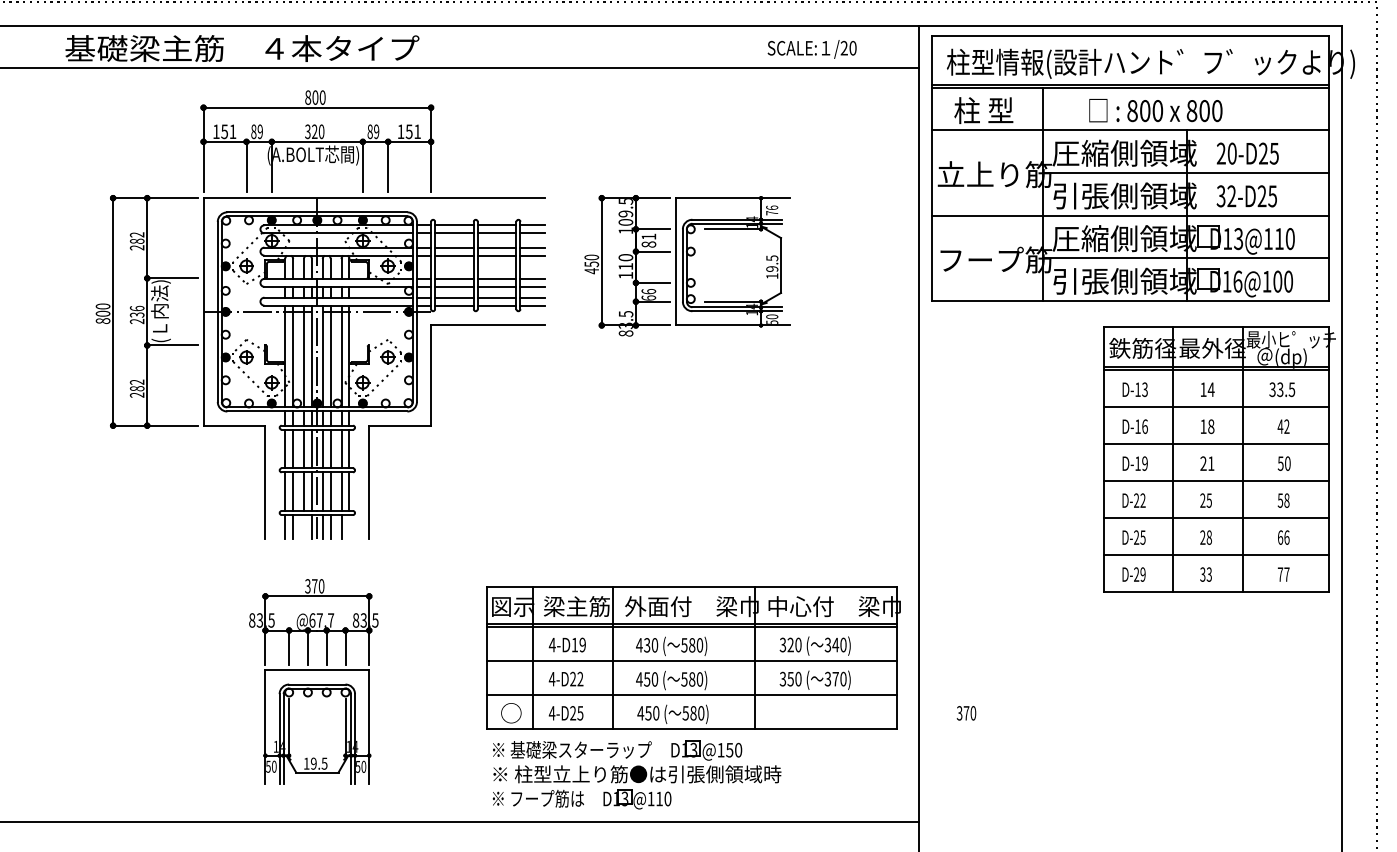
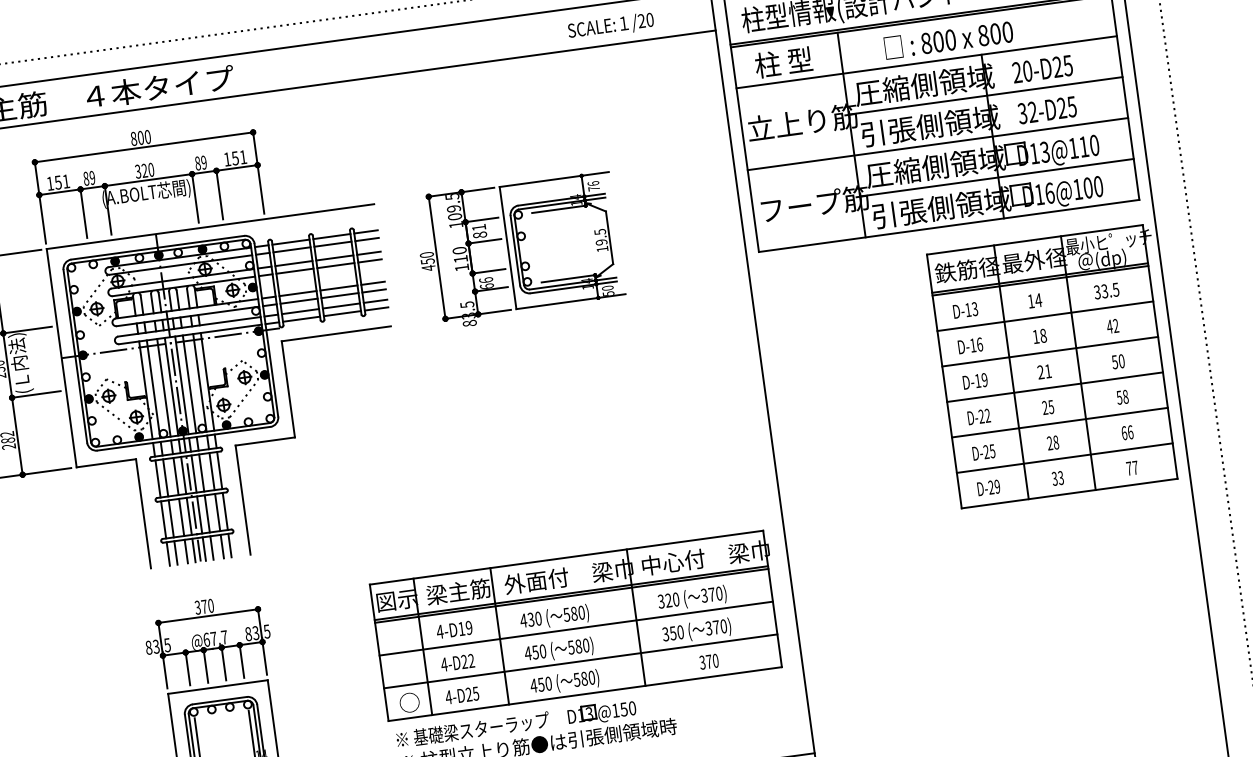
line: (303, 527) -> (185, 551), added
line: (349, 527) -> (230, 545), added
text: (835, 644) -> (711, 594), 340) -> 370)
text: (966, 713) -> (709, 661), moved

